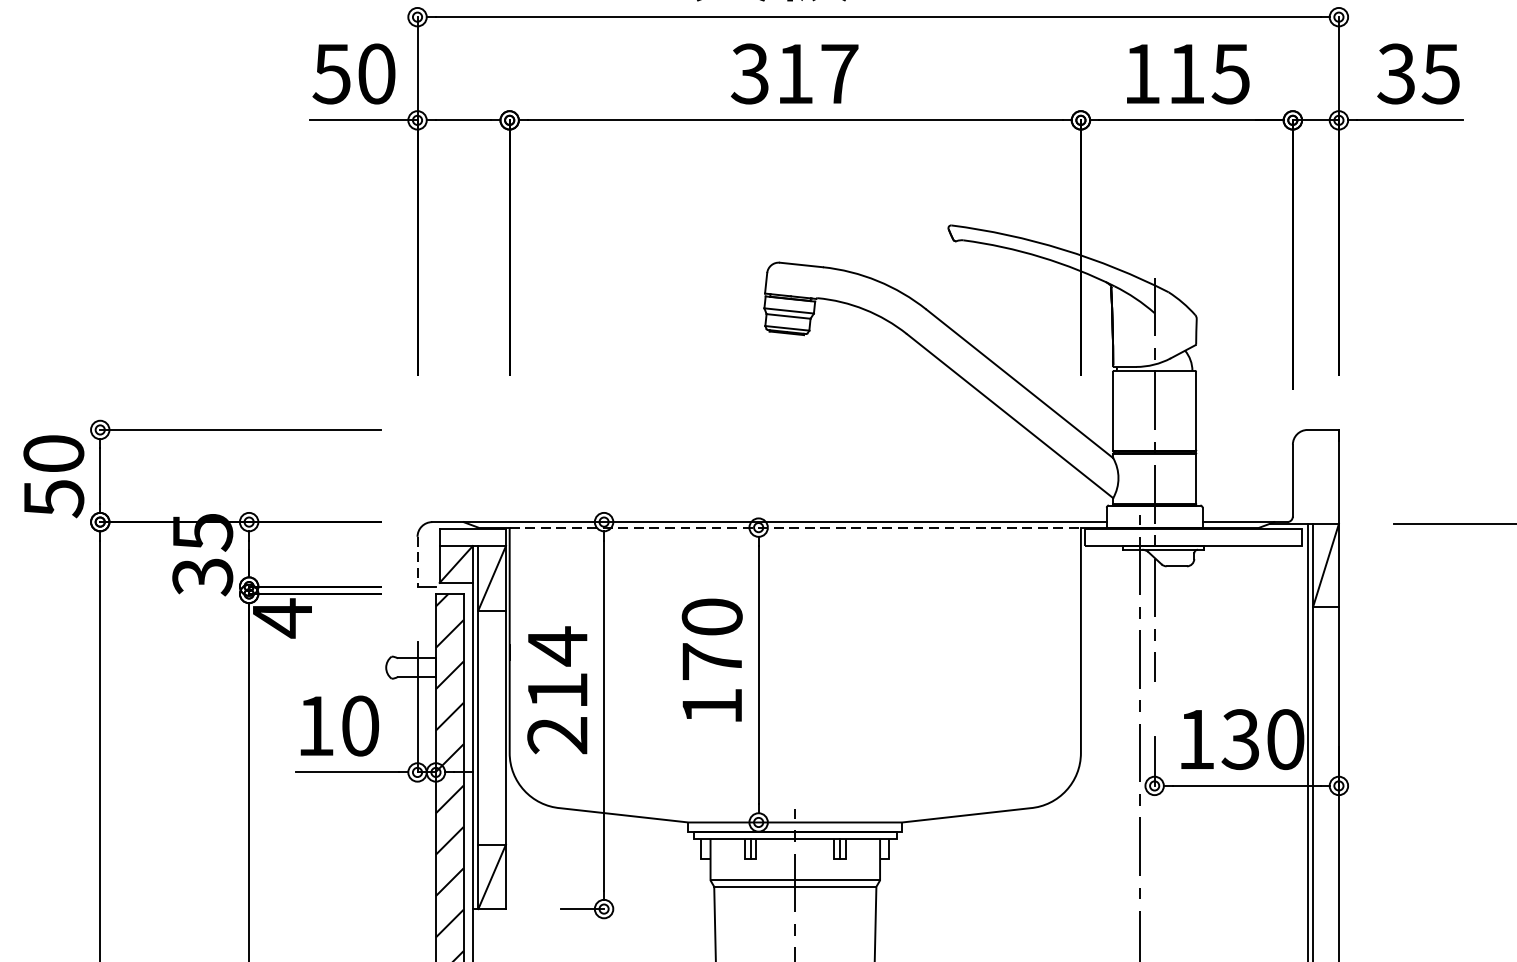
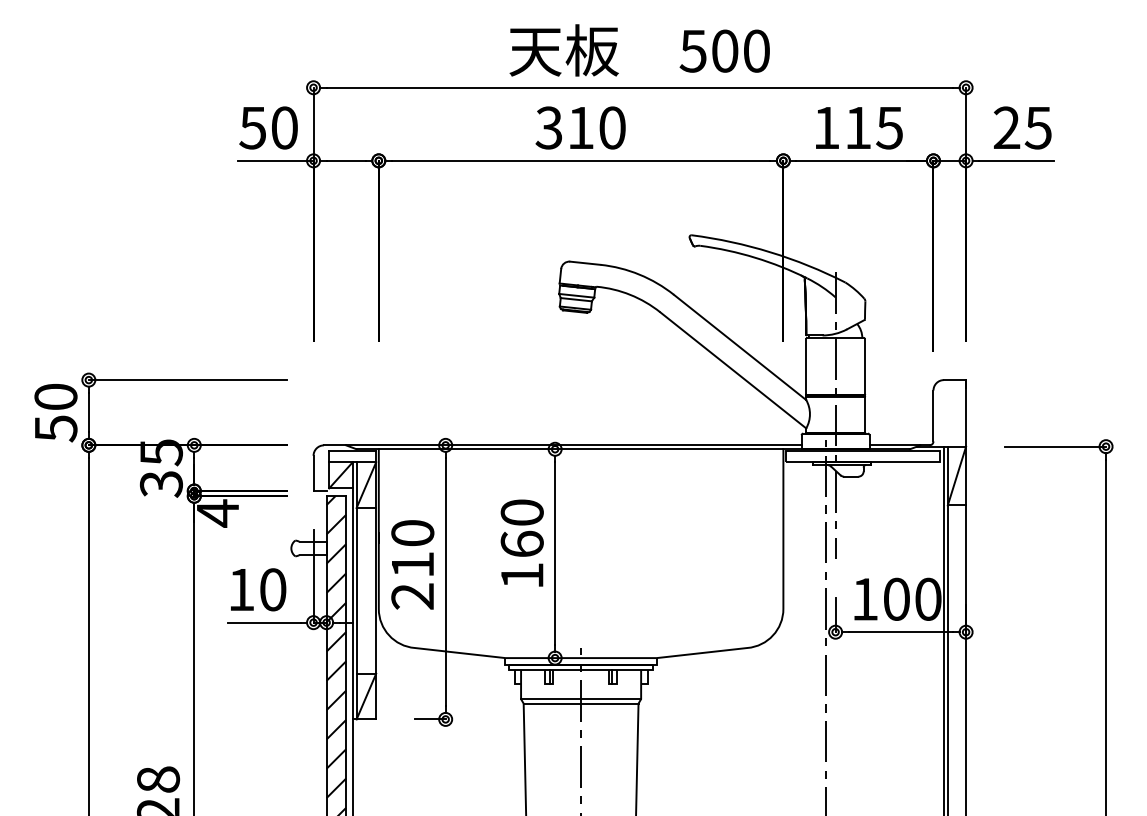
text: (839, 73) -> (612, 127), 317 -> 310
text: (1395, 73) -> (1006, 127), 35 -> 25
line: (795, 527) -> (581, 449), dashed -> solid
line: (417, 561) -> (313, 473), dashed -> solid
text: (557, 646) -> (412, 533), 214 -> 210
text: (711, 660) -> (521, 543), 170 -> 160
text: (1240, 738) -> (896, 598), 130 -> 100

